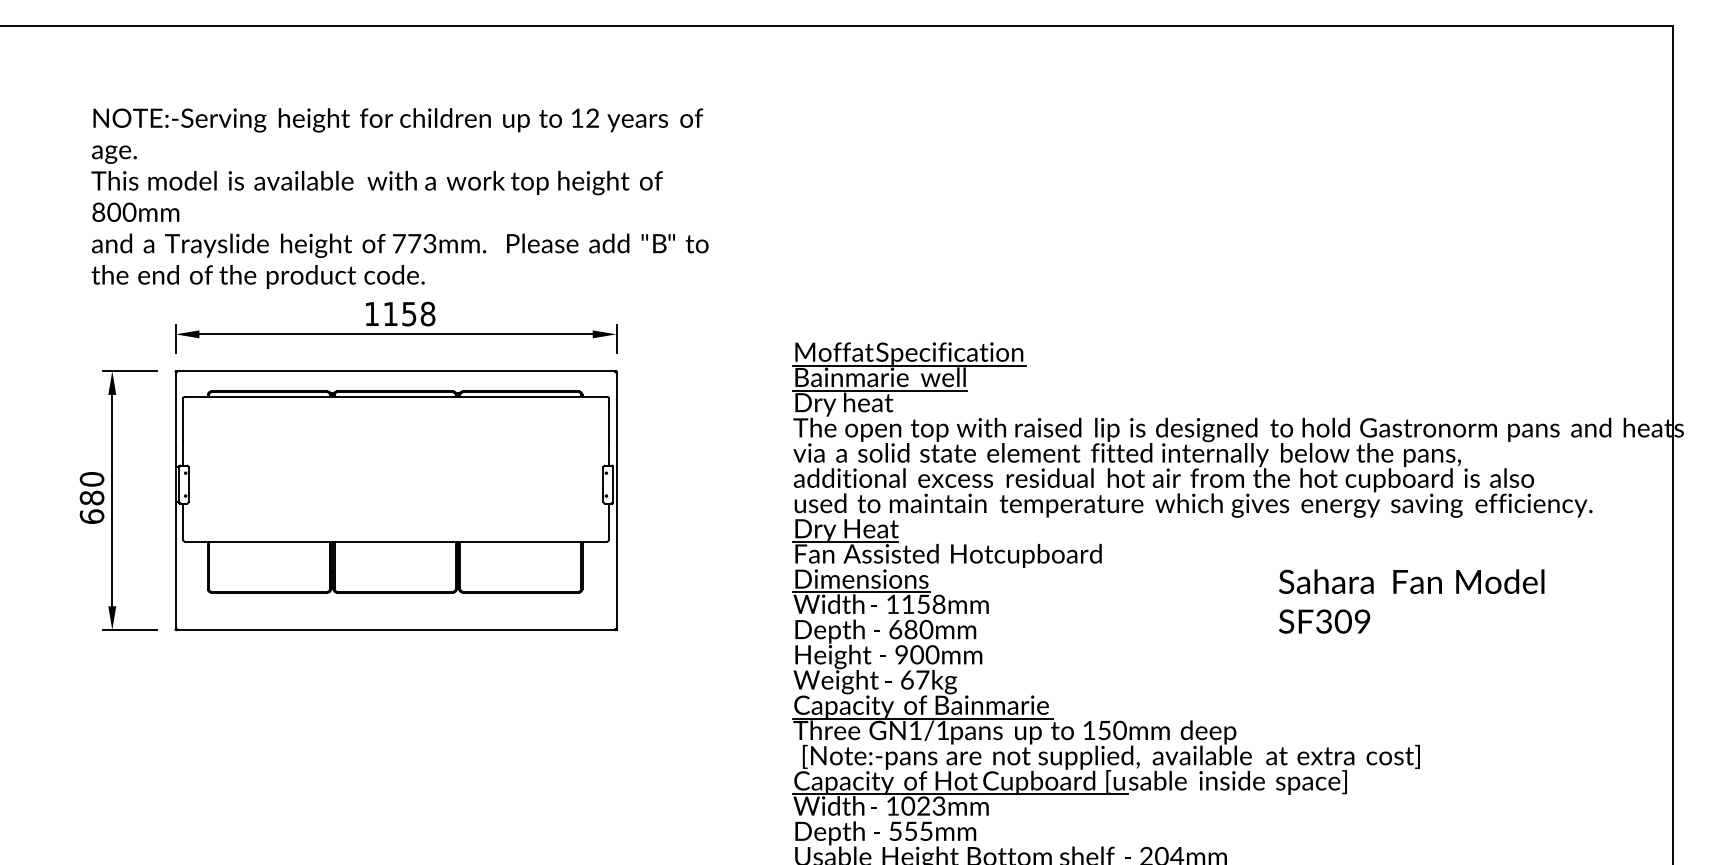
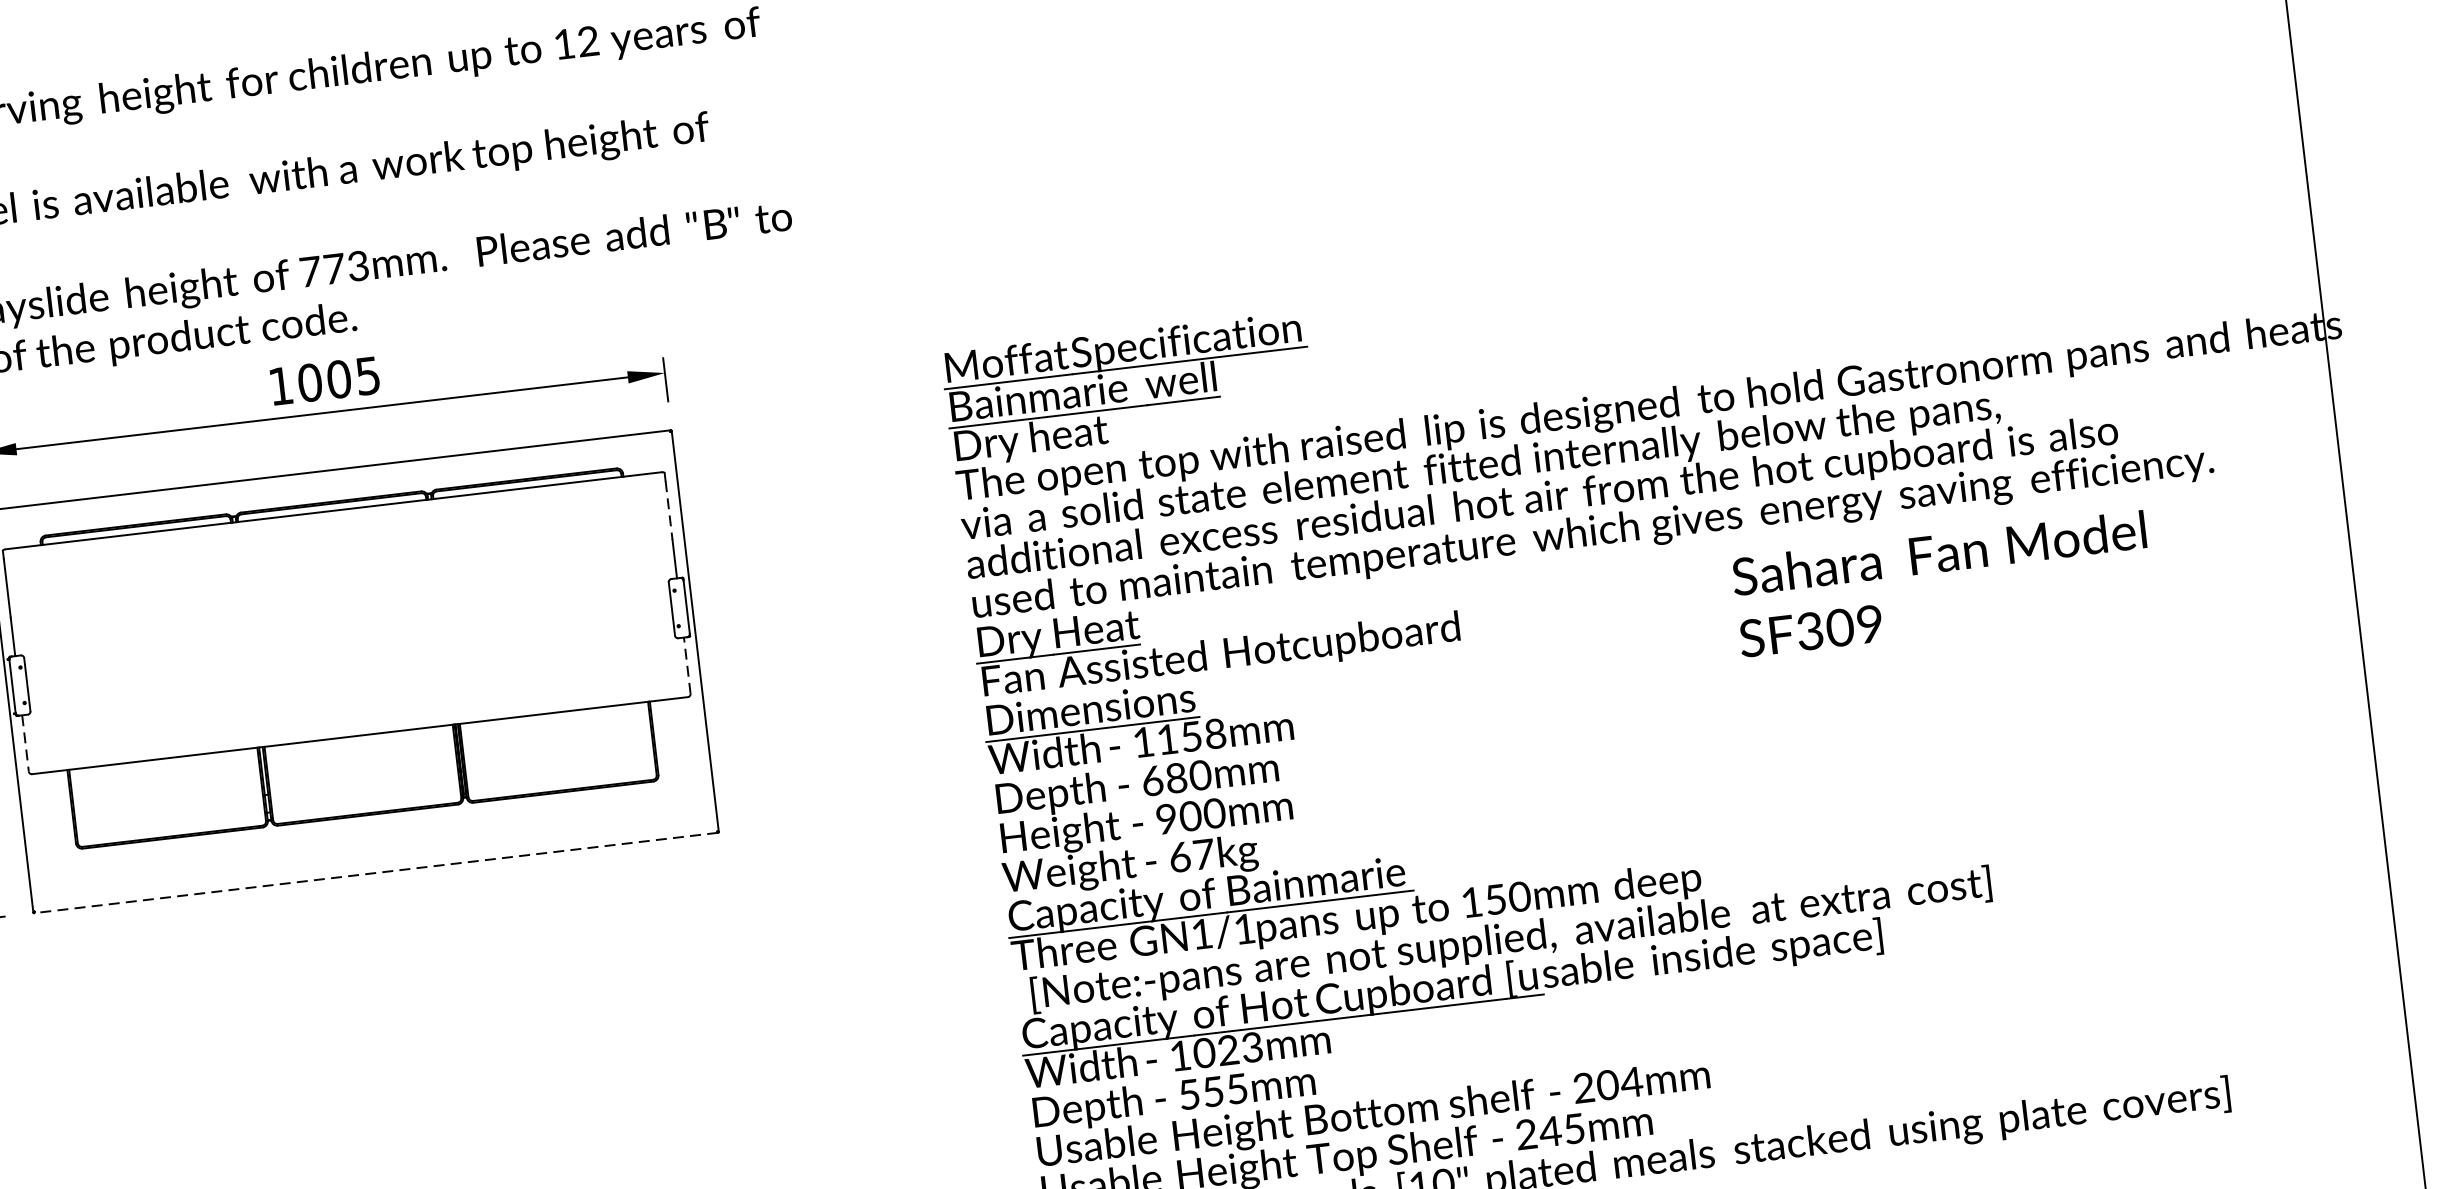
text: (409, 313) -> (339, 378), 1158 -> 1005
line: (608, 421) -> (668, 509), solid -> dashed
line: (608, 521) -> (686, 665), solid -> dashed
line: (183, 522) -> (26, 744), solid -> dashed
text: (1411, 601) -> (1942, 584), moved
line: (396, 630) -> (376, 873), solid -> dashed

